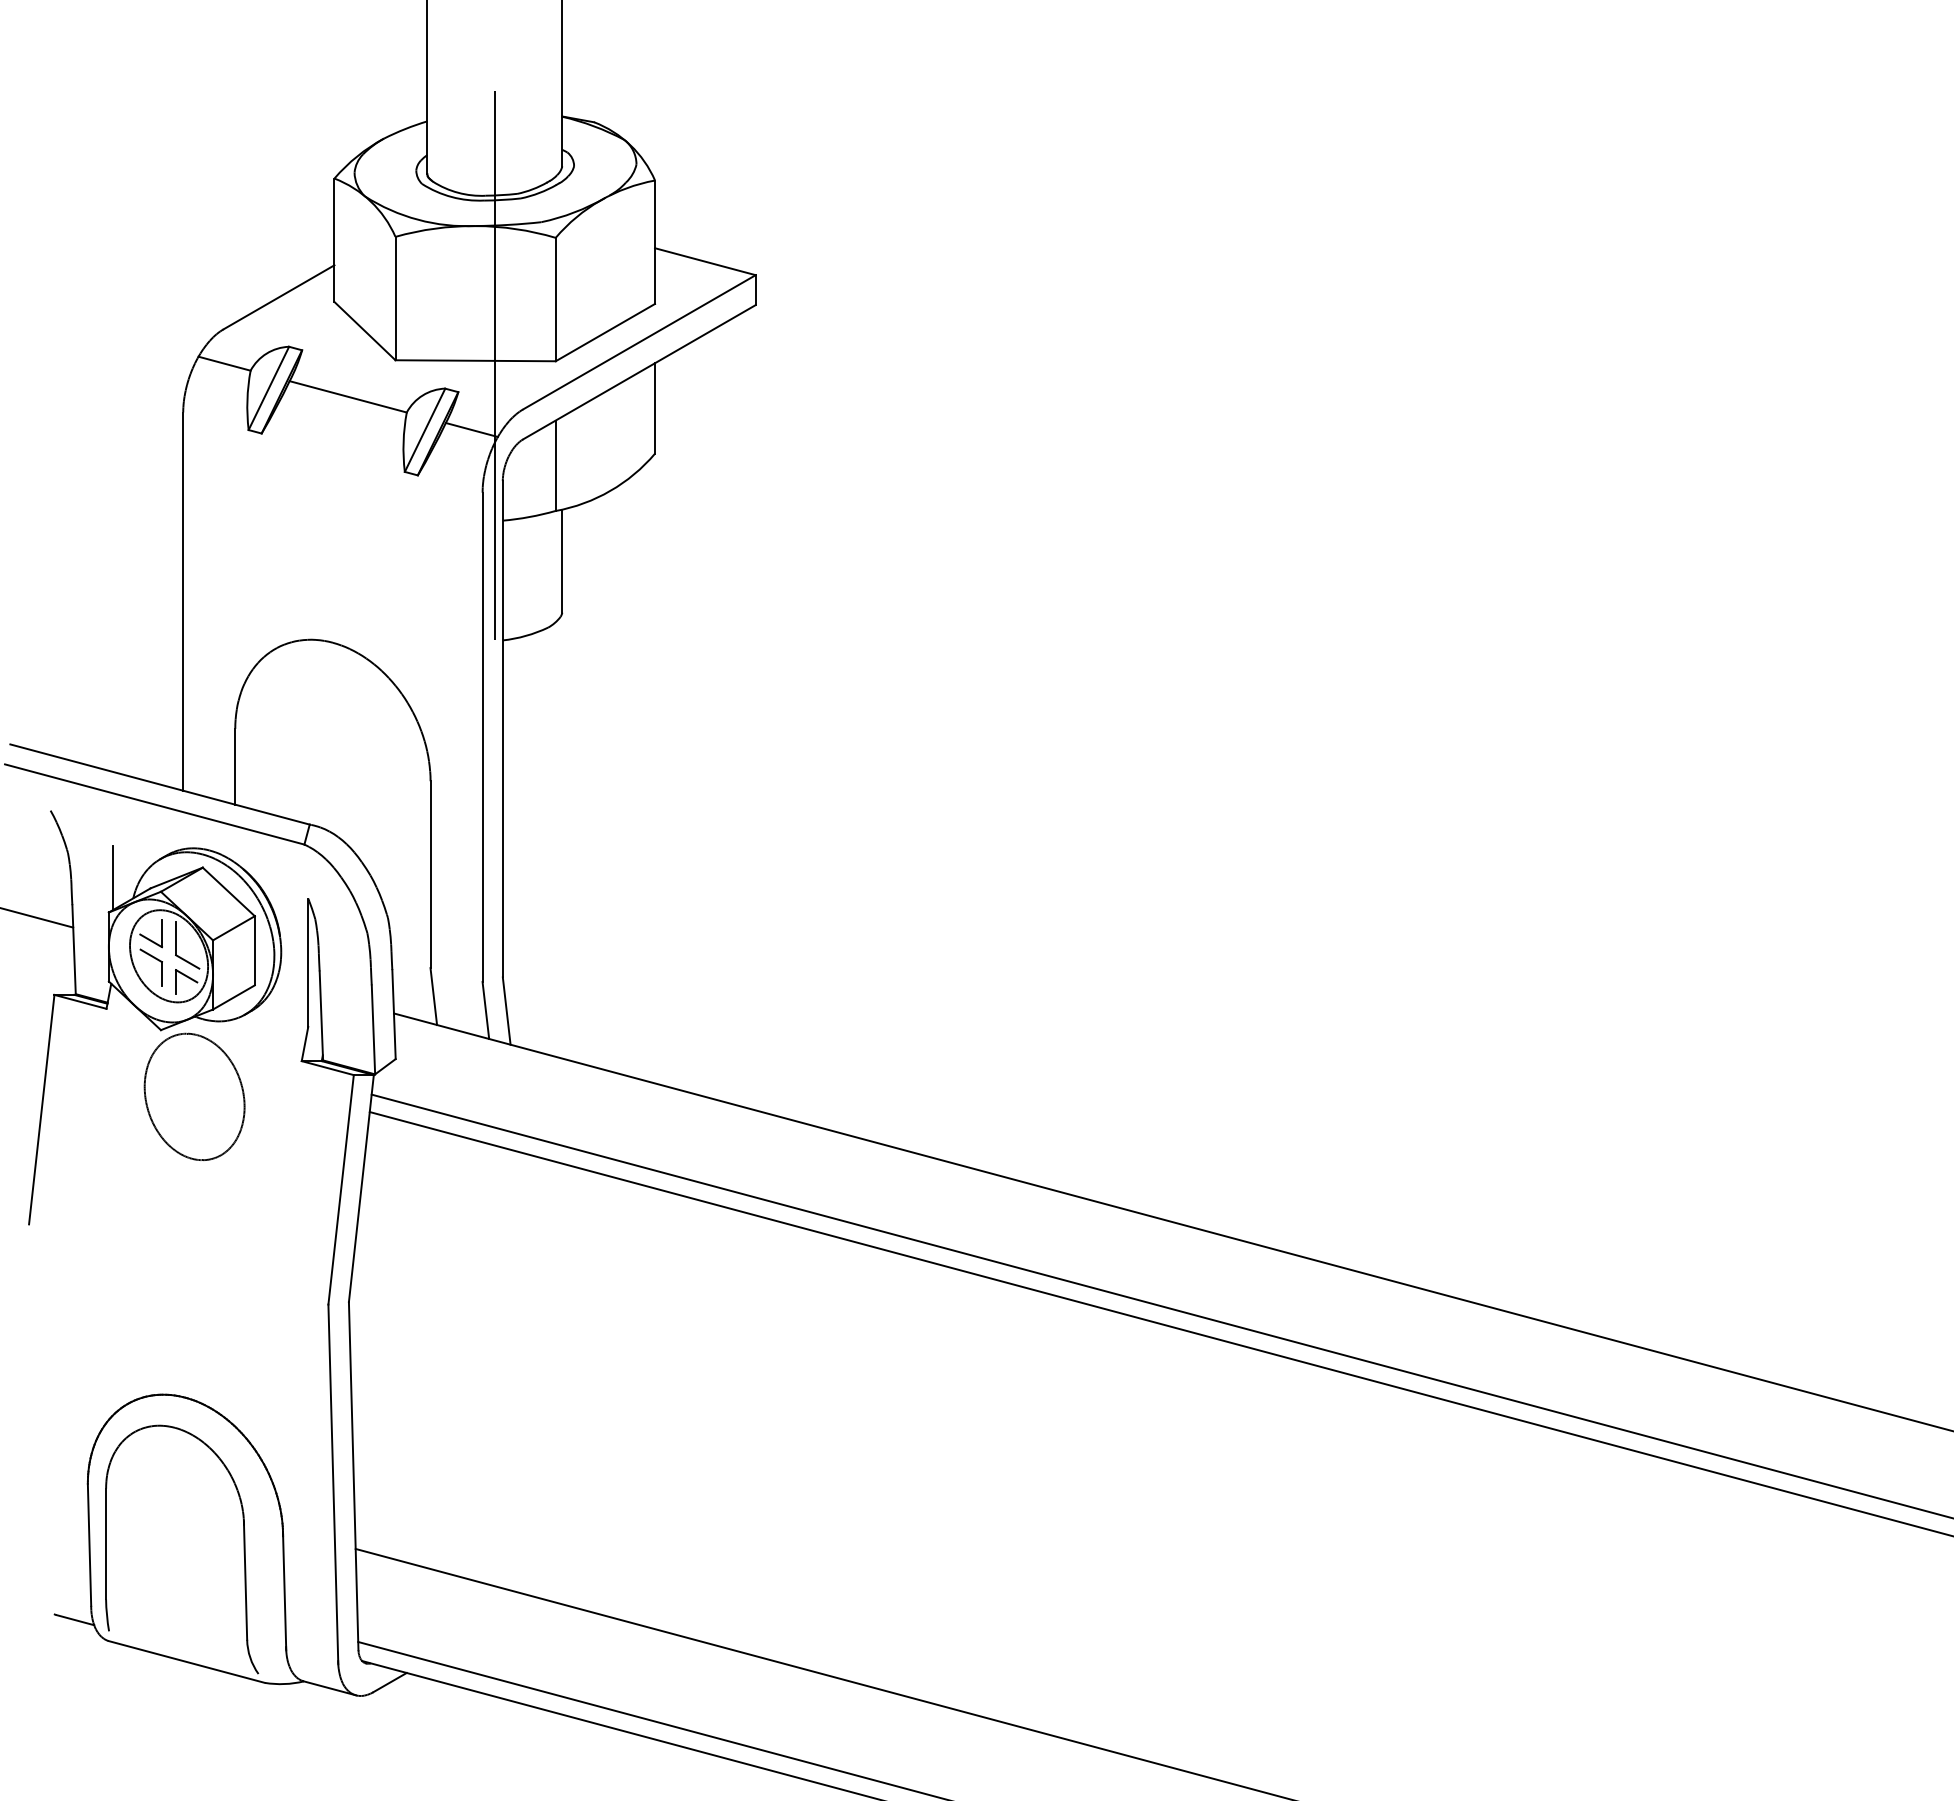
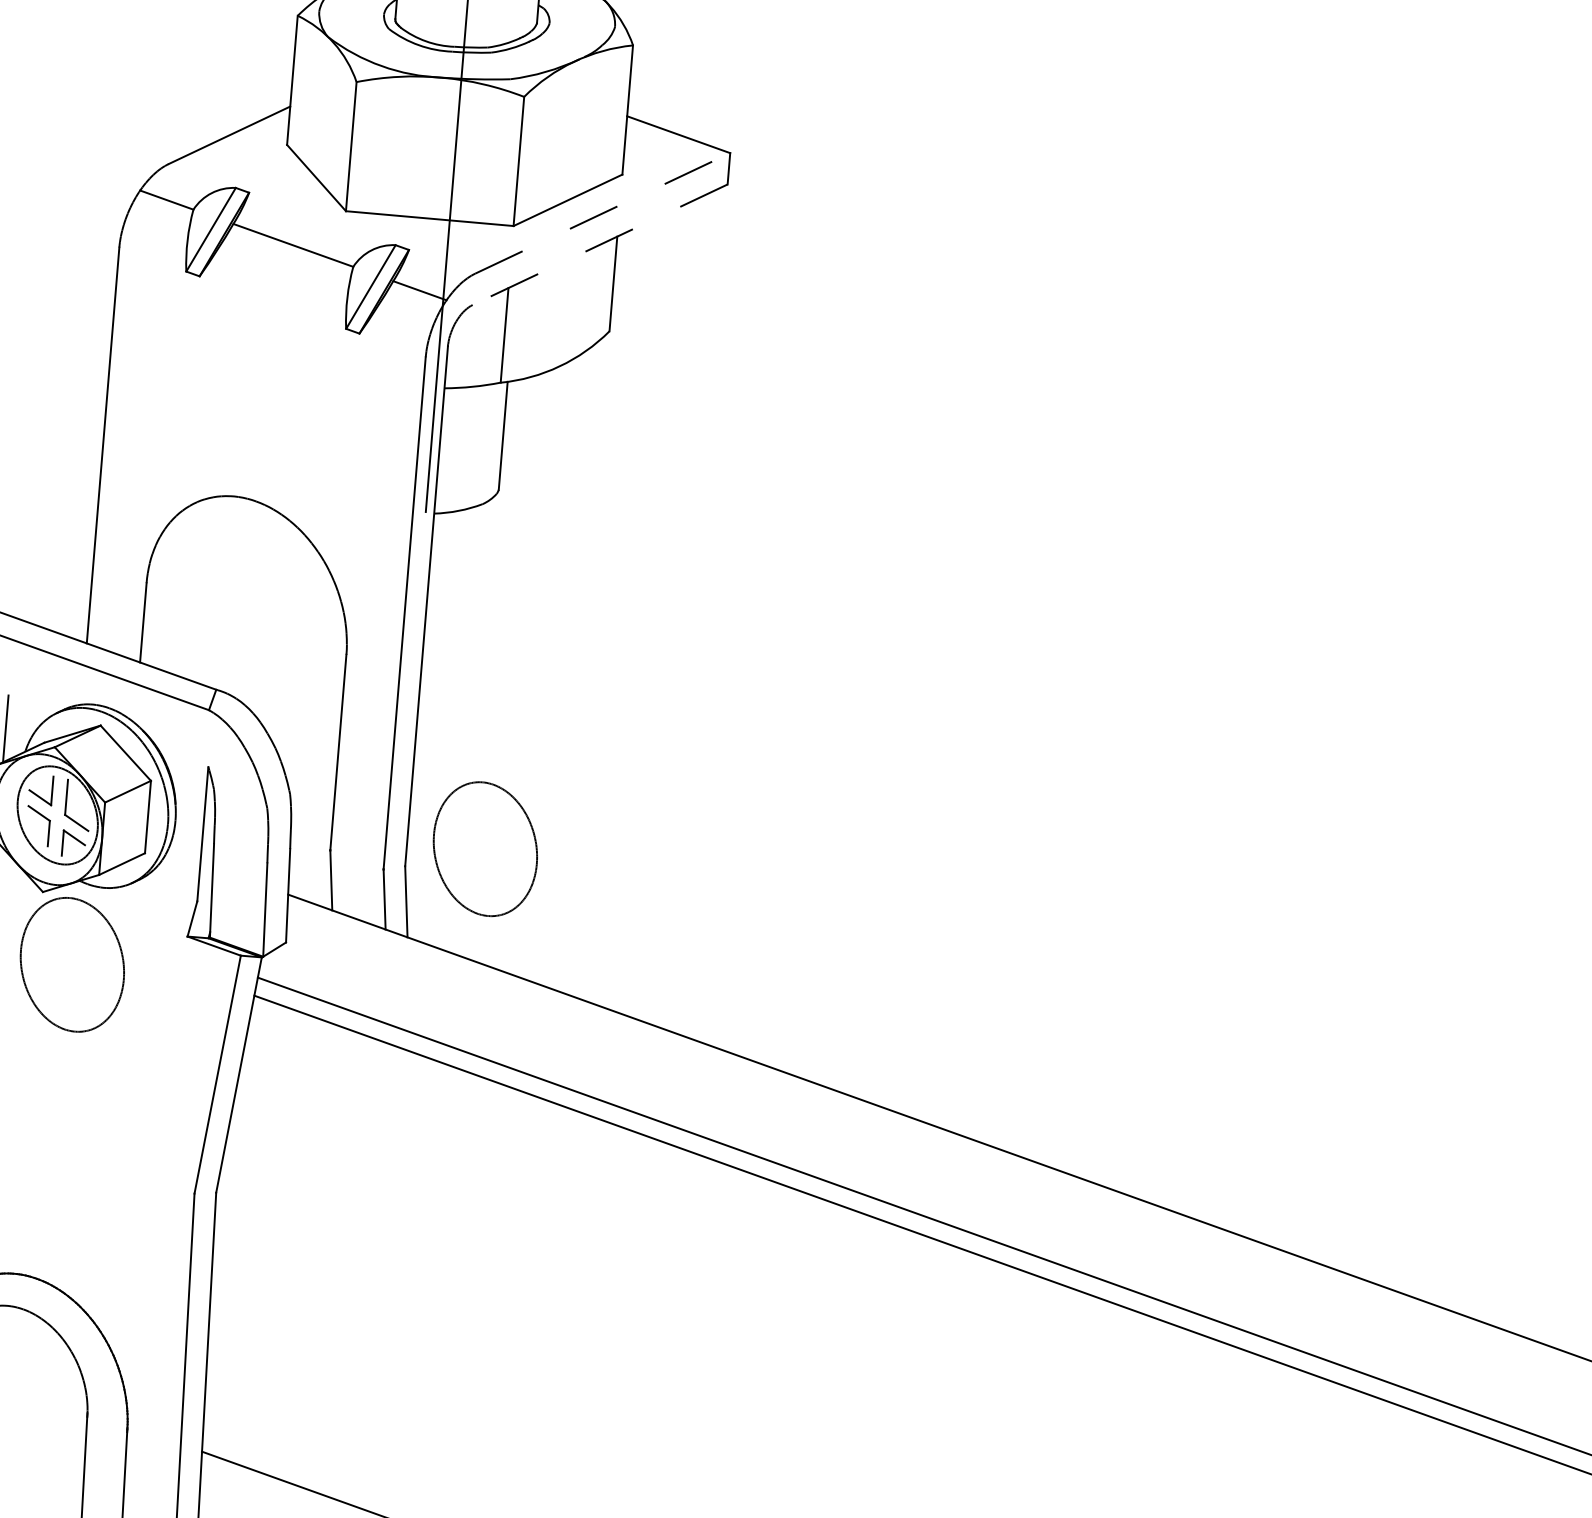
line: (639, 342) -> (602, 213), solid -> dashed
line: (638, 372) -> (599, 244), solid -> dashed
part: (577, 954) -> (485, 848), added

